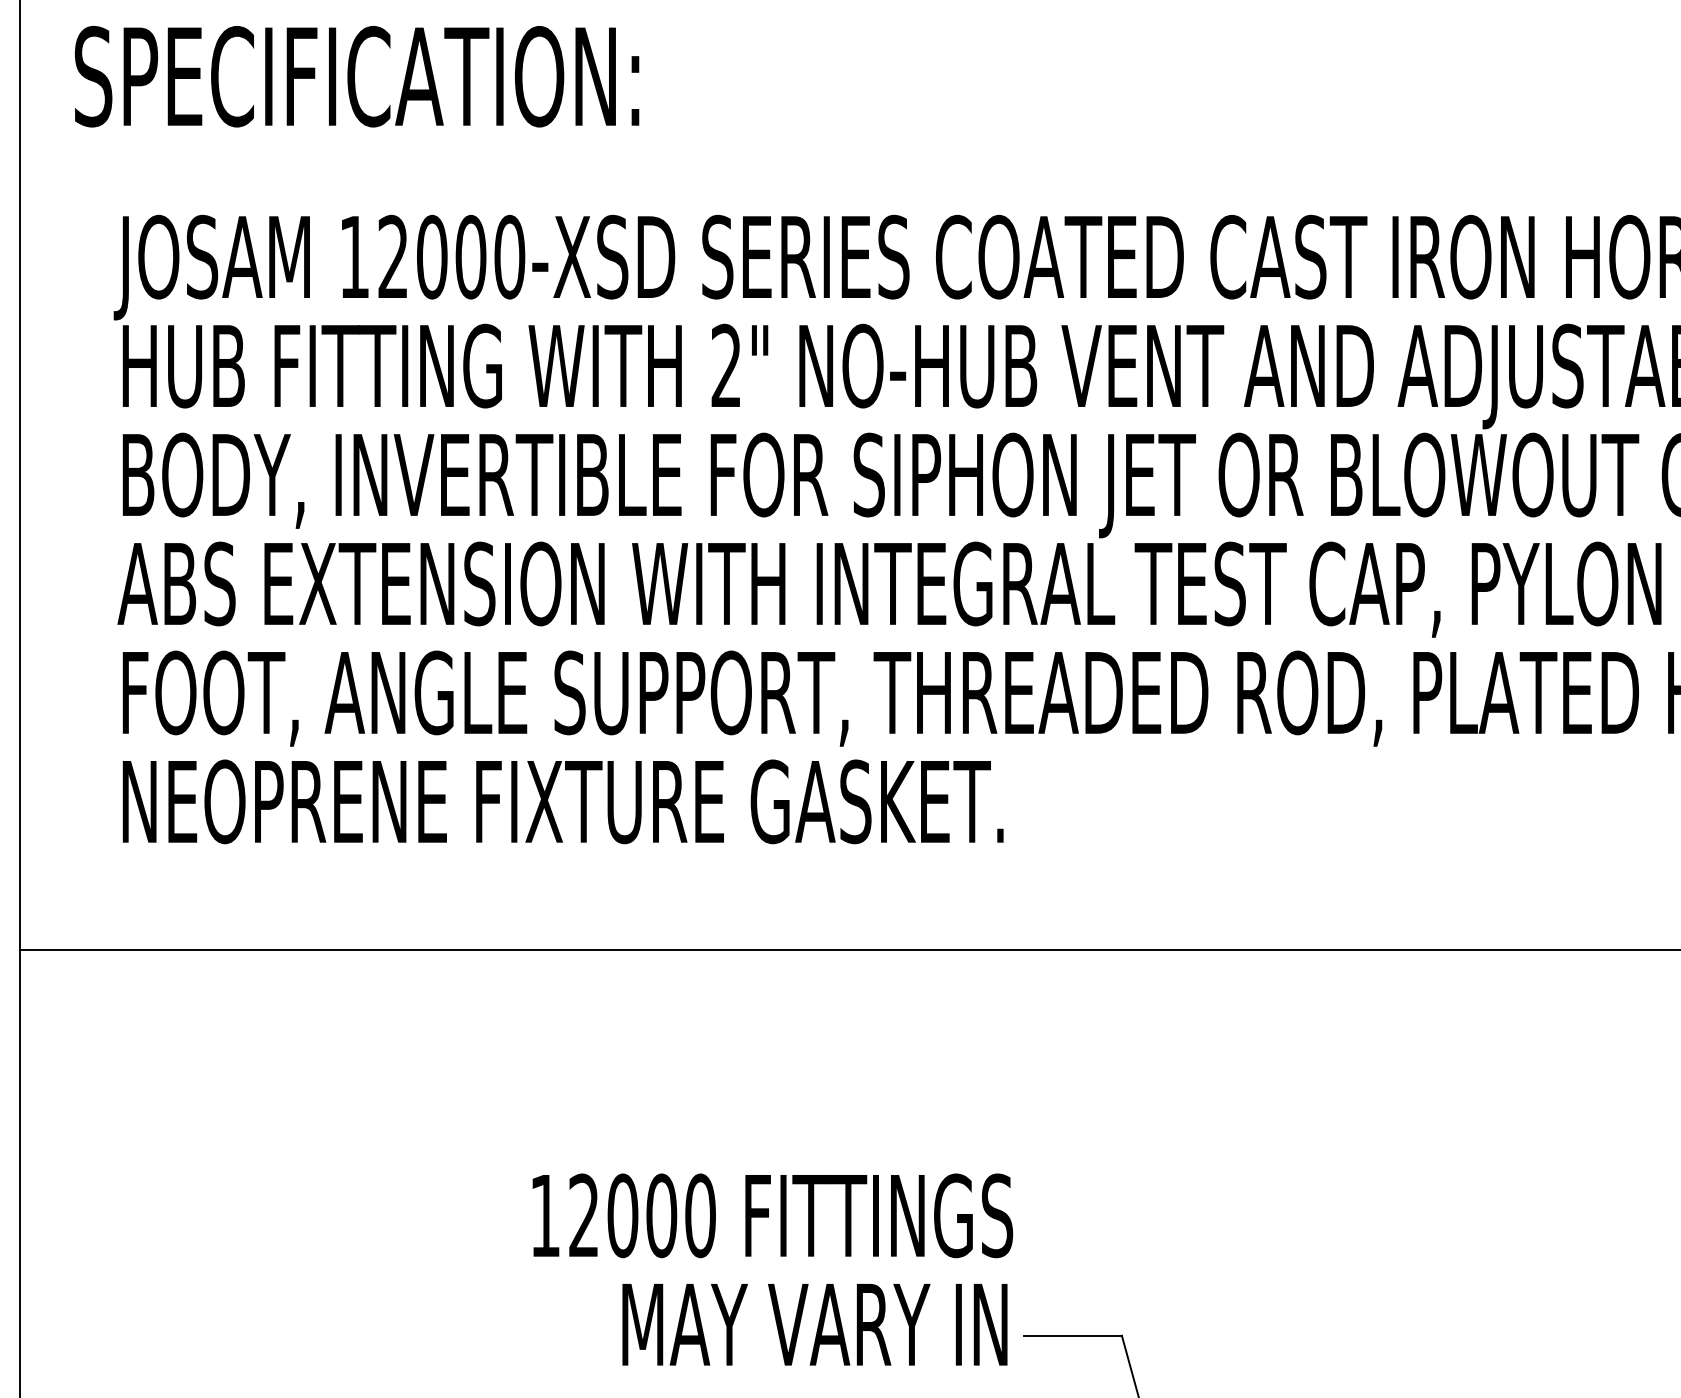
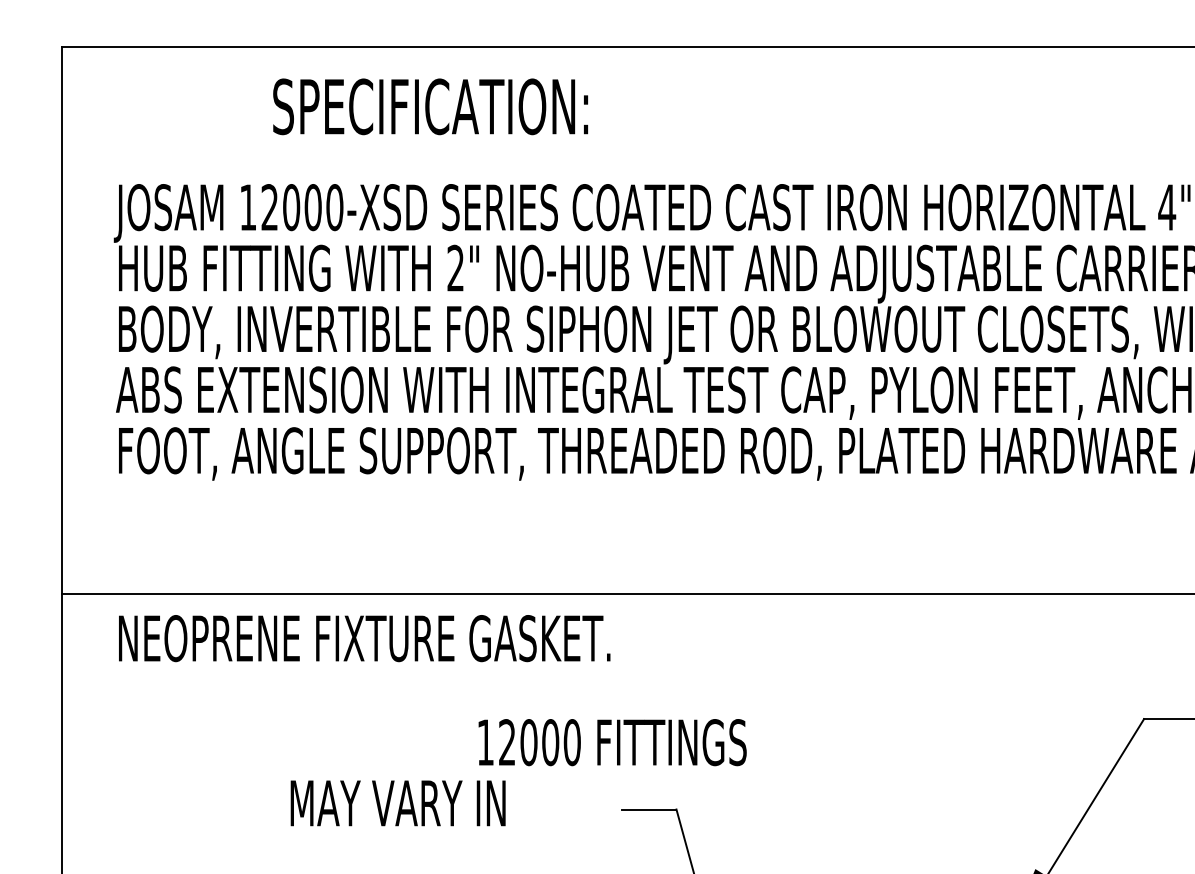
text: (356, 76) -> (430, 106), moved
text: (562, 801) -> (364, 638), moved
text: (772, 1215) -> (612, 742), moved
text: (813, 1324) -> (397, 803), moved

